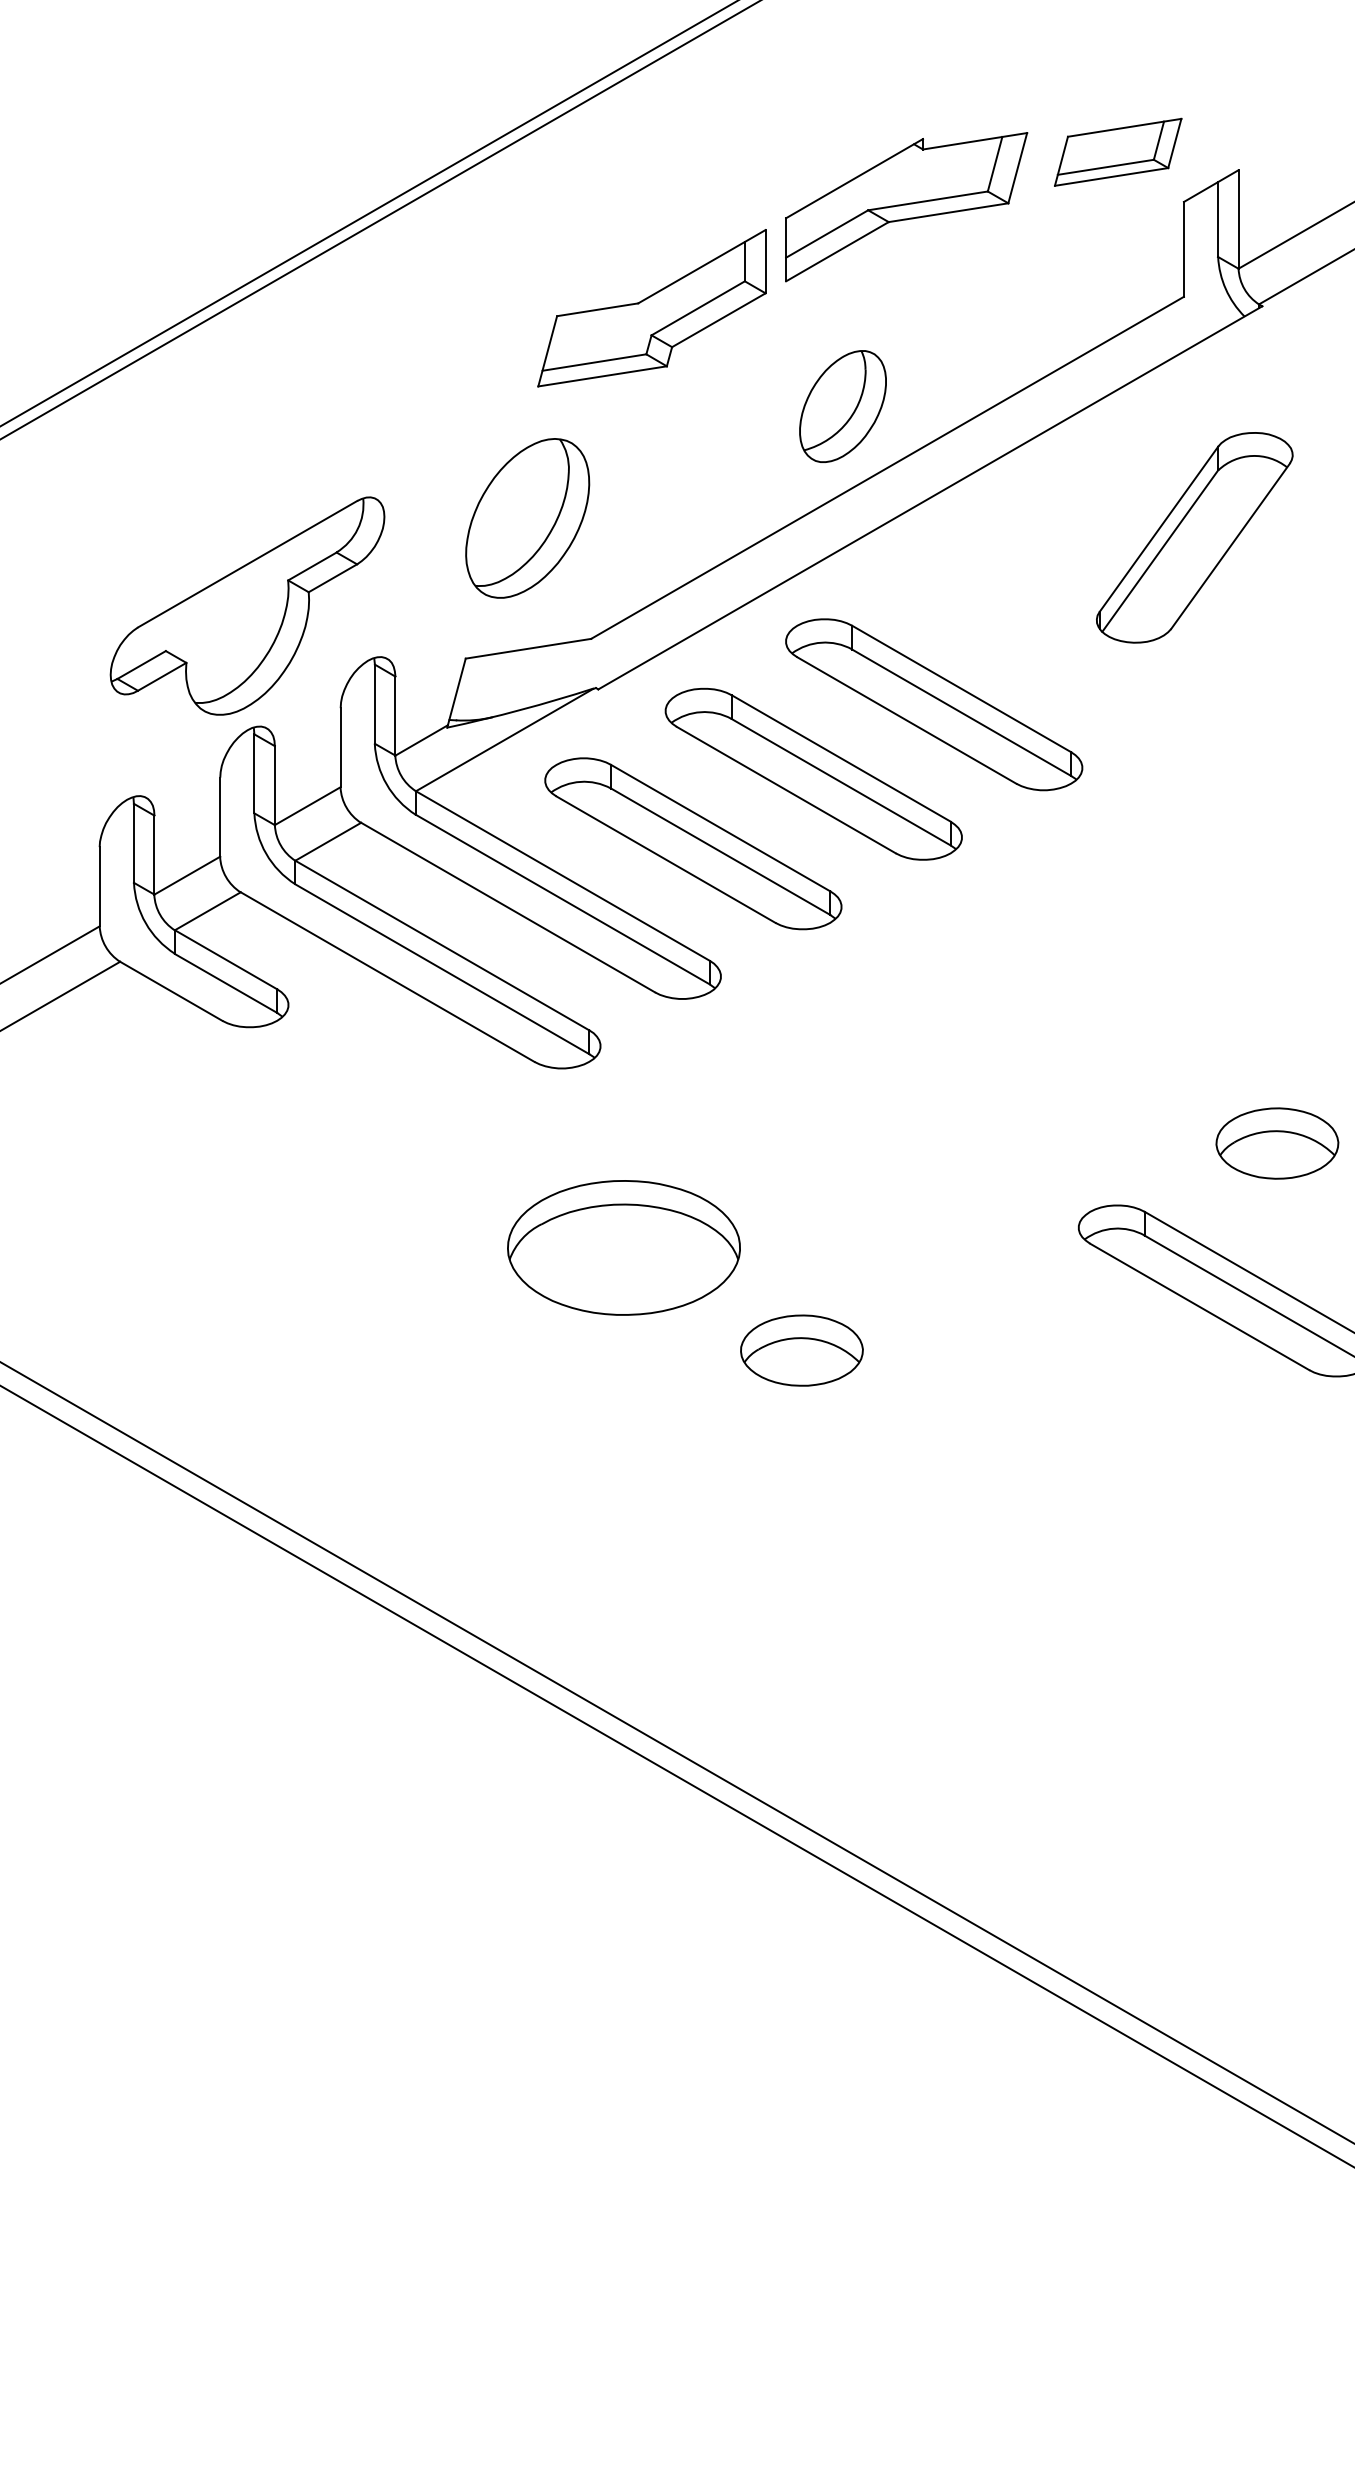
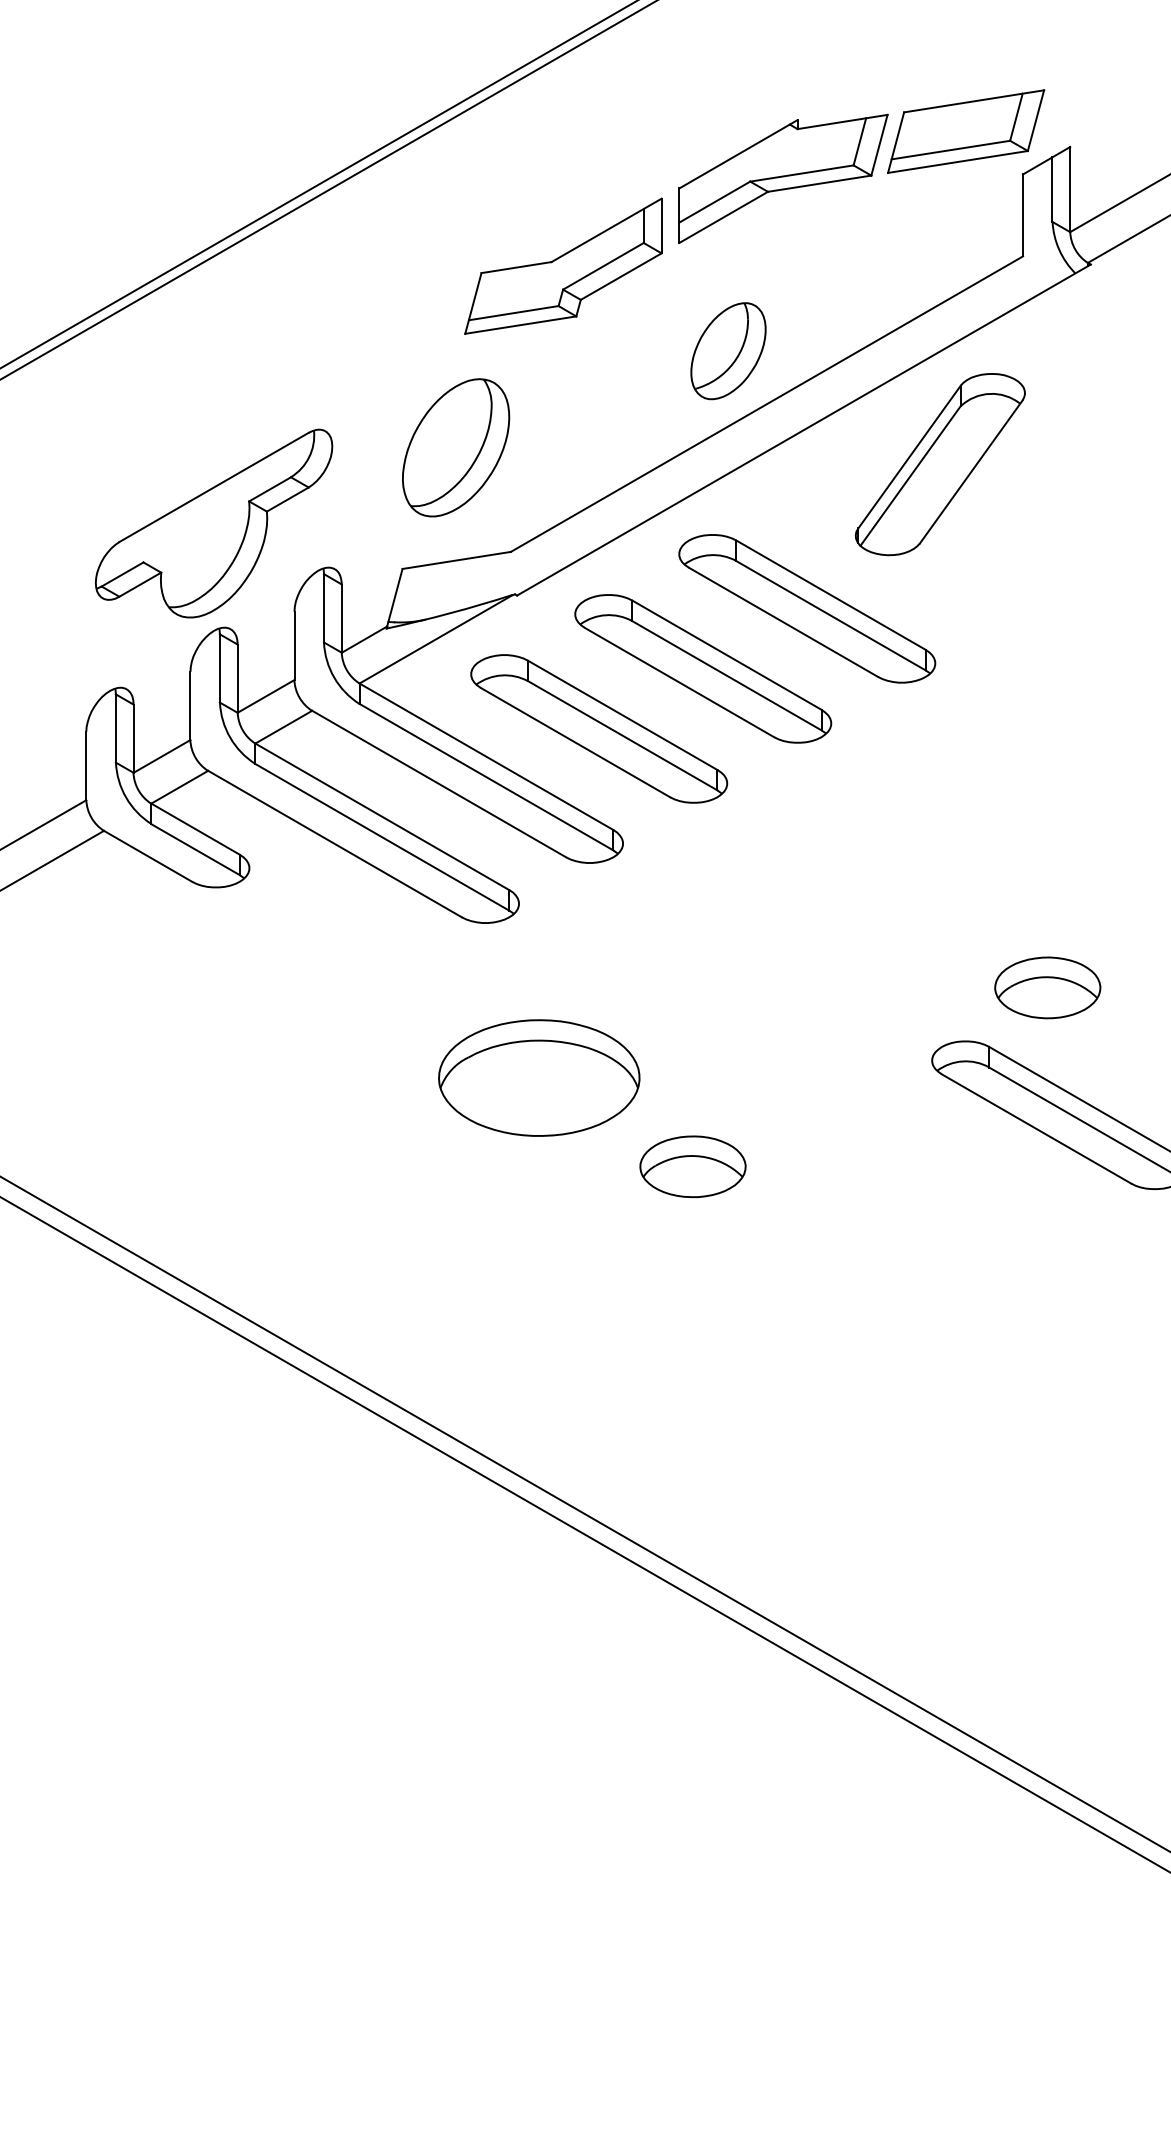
part: (1118, 152) -> (966, 131), size x1.43
part: (1193, 537) -> (939, 464), moved
part: (1277, 1143) -> (1047, 987), moved

